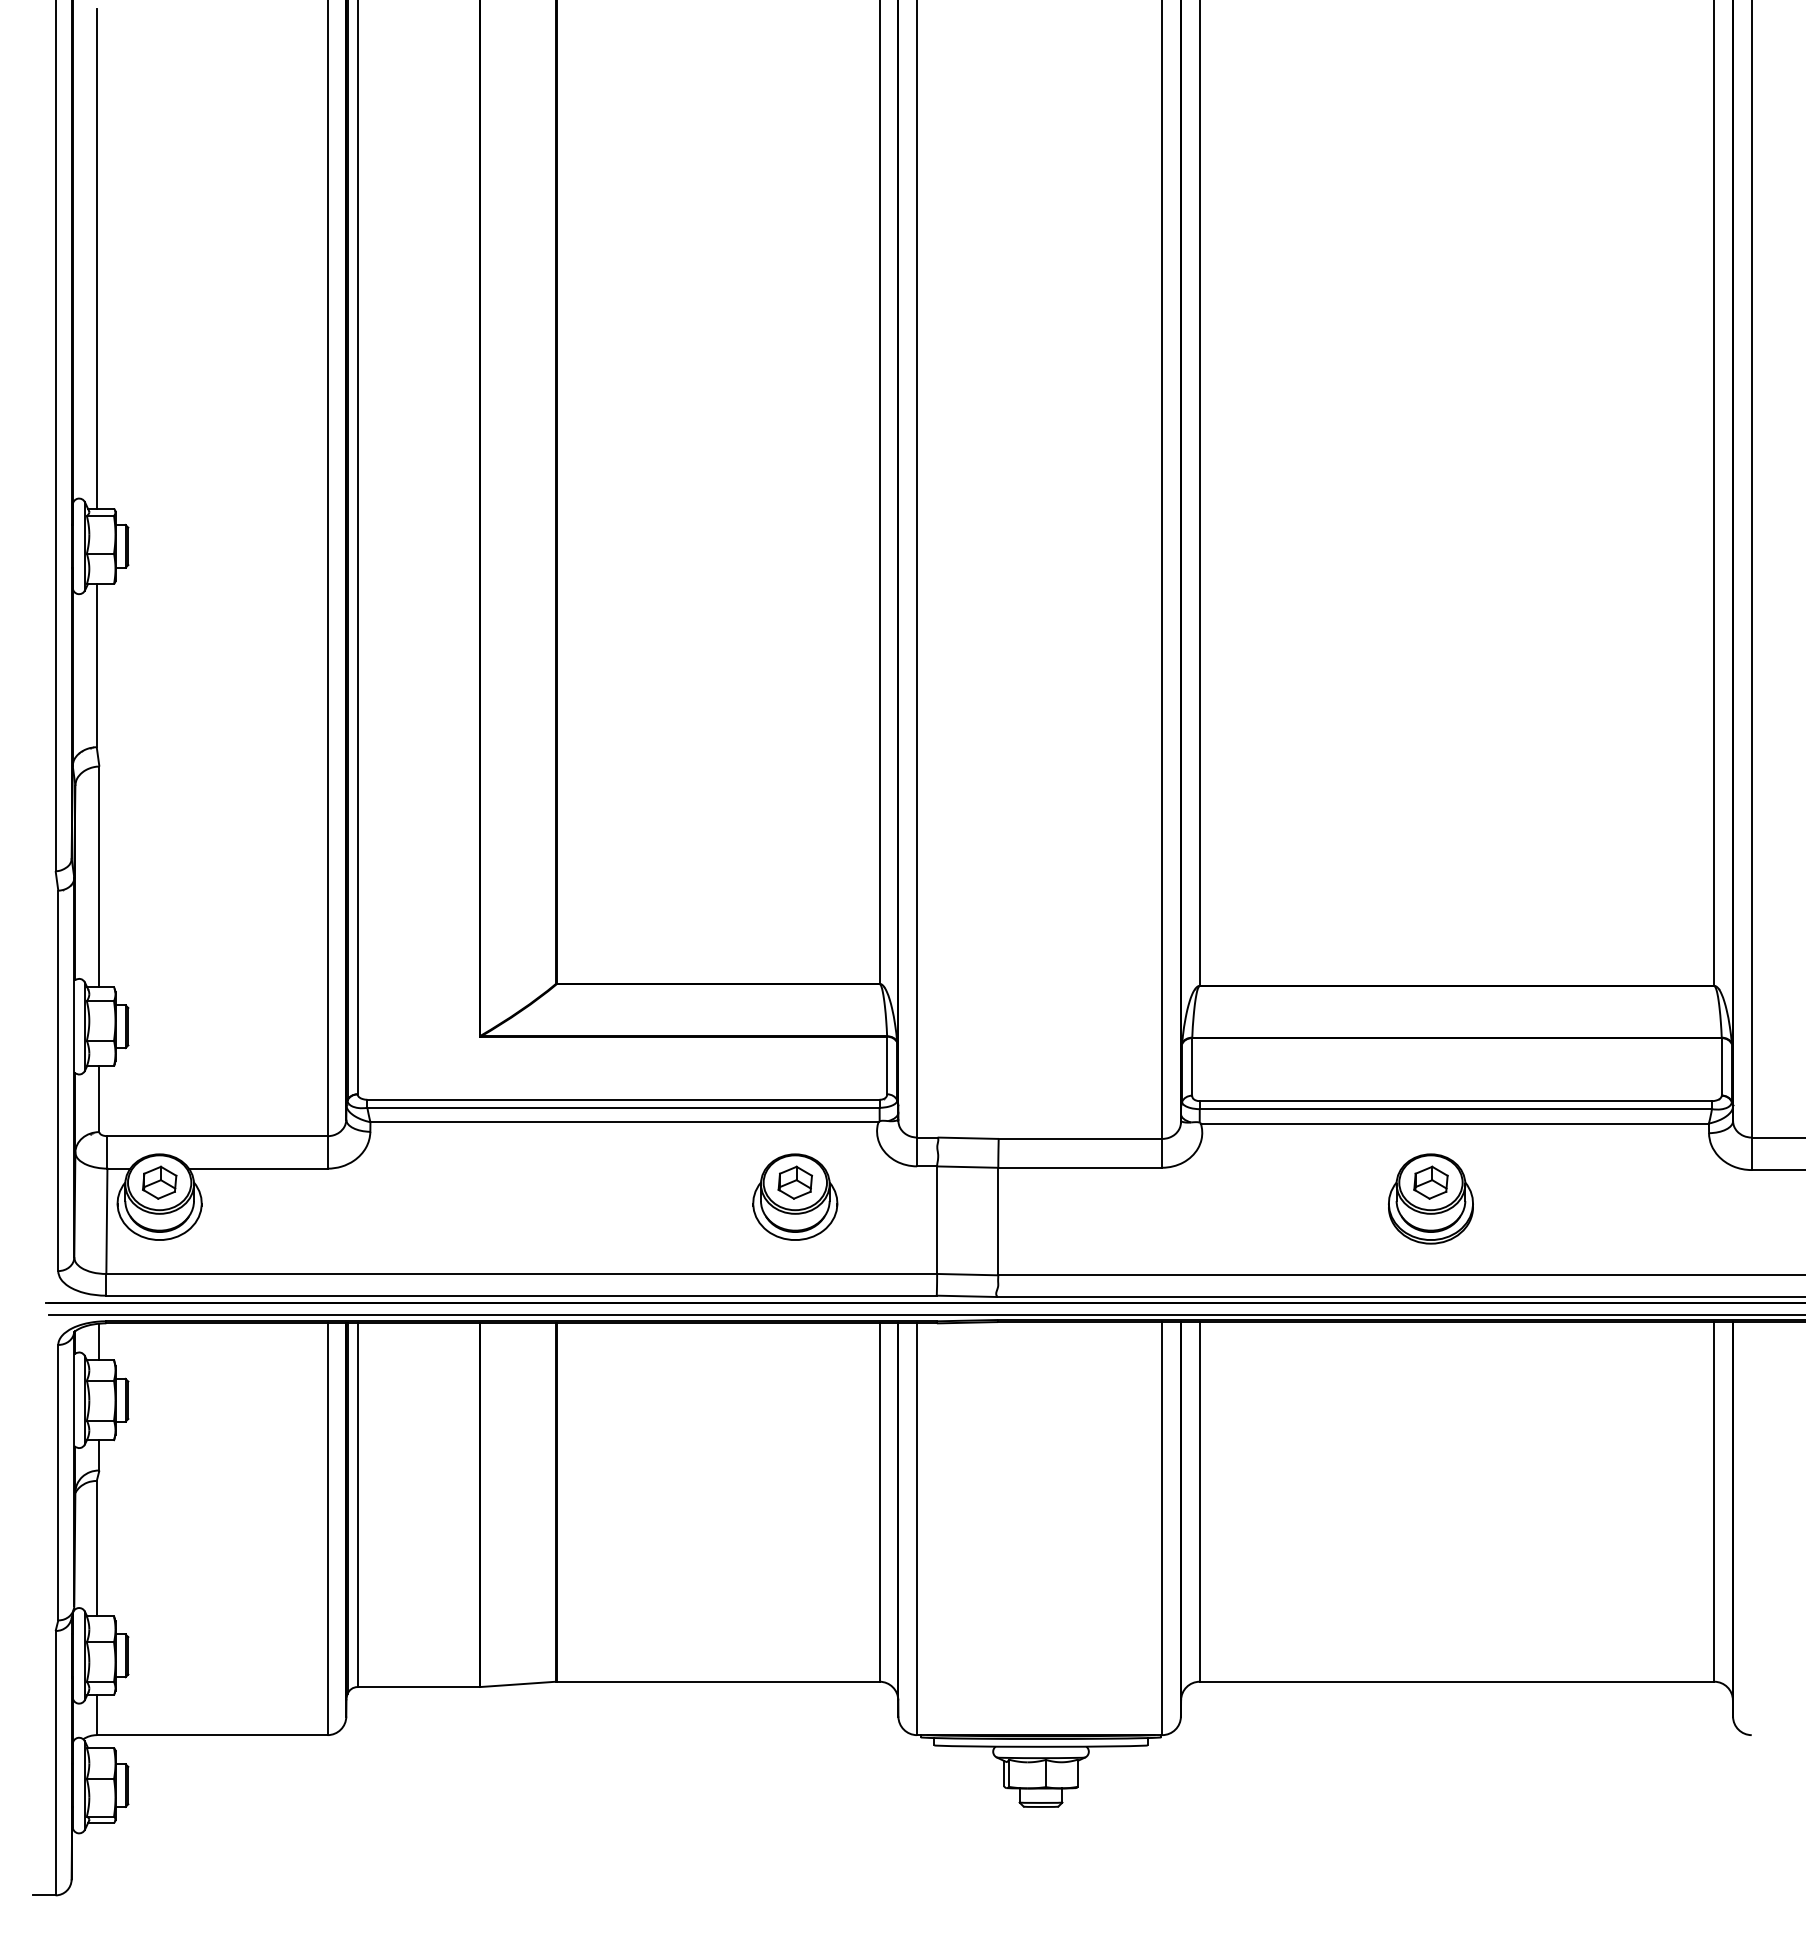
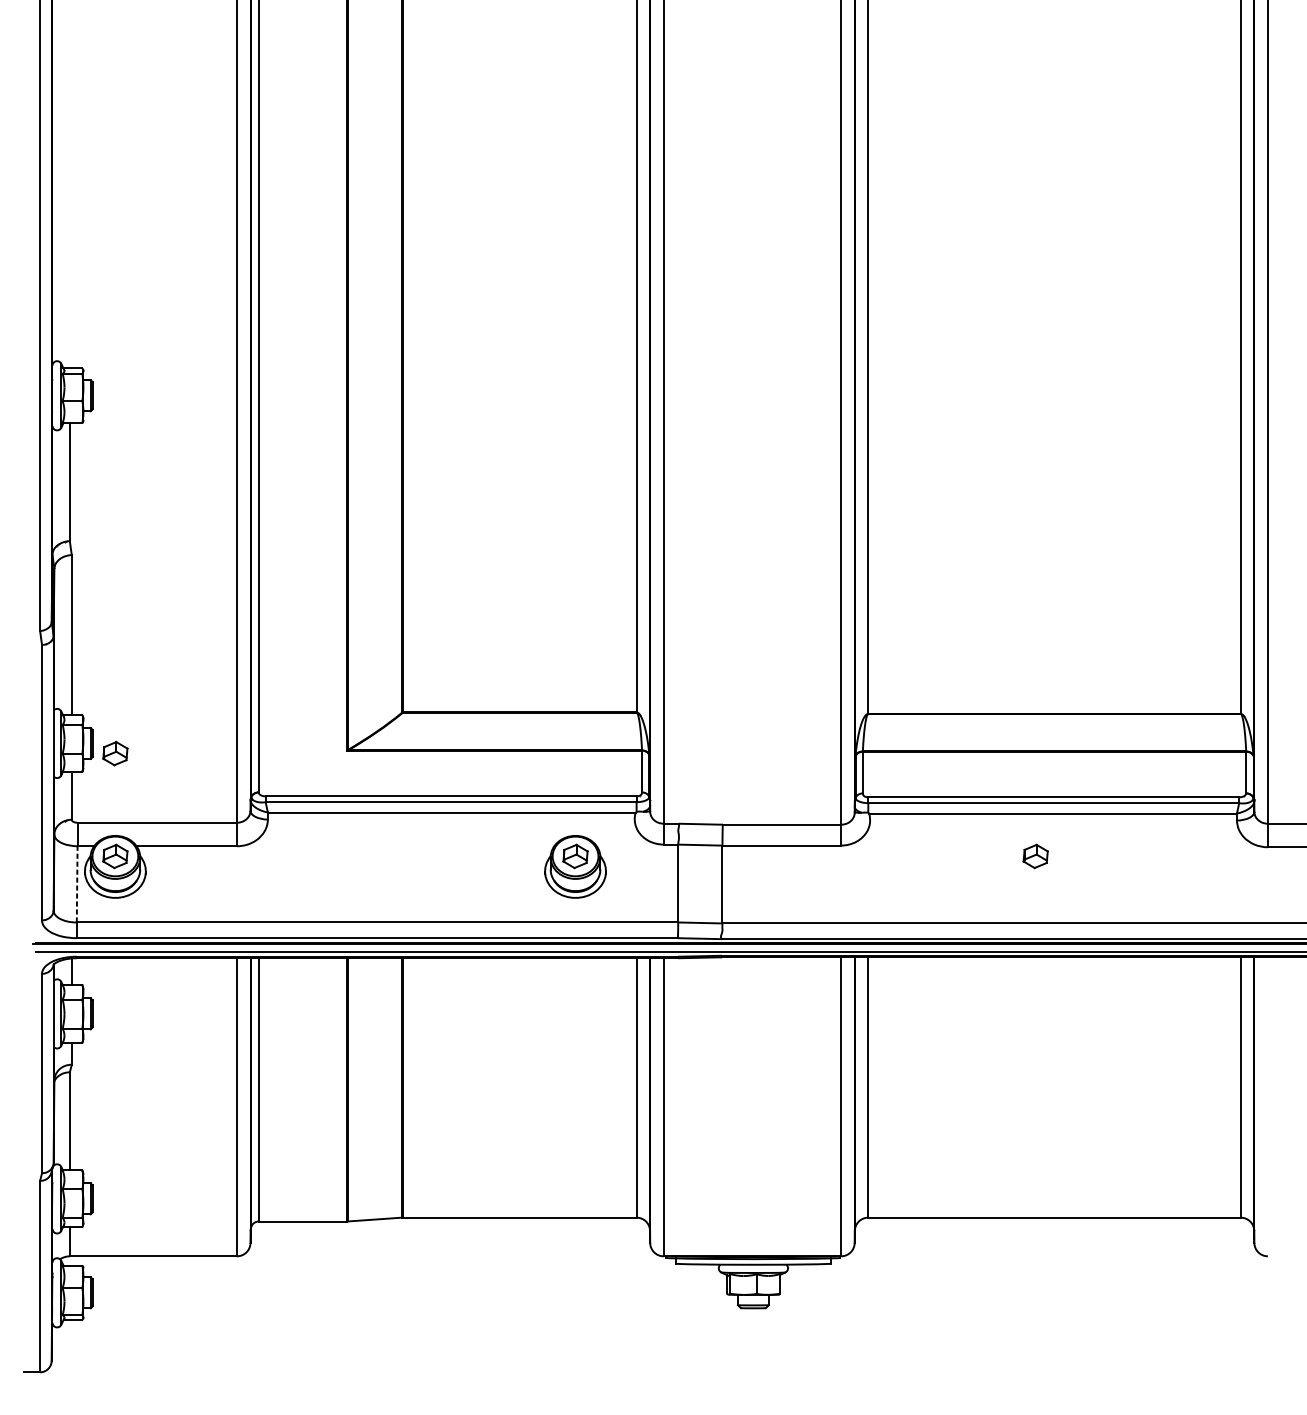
line: (96, 258) -> (69, 187), removed
part: (159, 1040) -> (115, 753), added
part: (1430, 1198) -> (1035, 867), removed
line: (106, 1221) -> (76, 884), solid -> dashed

